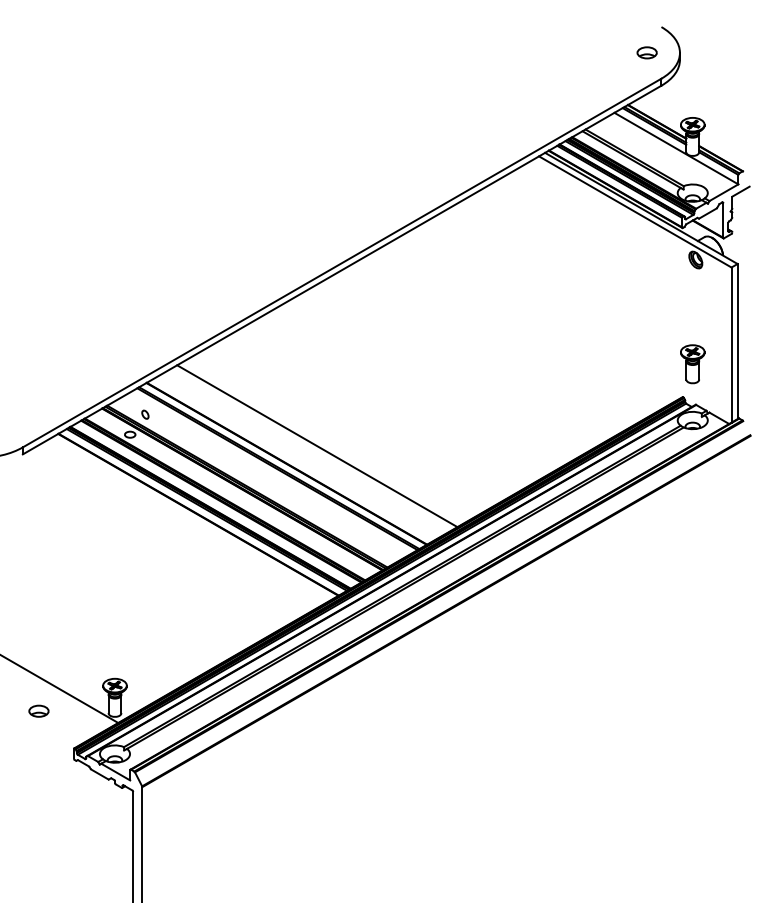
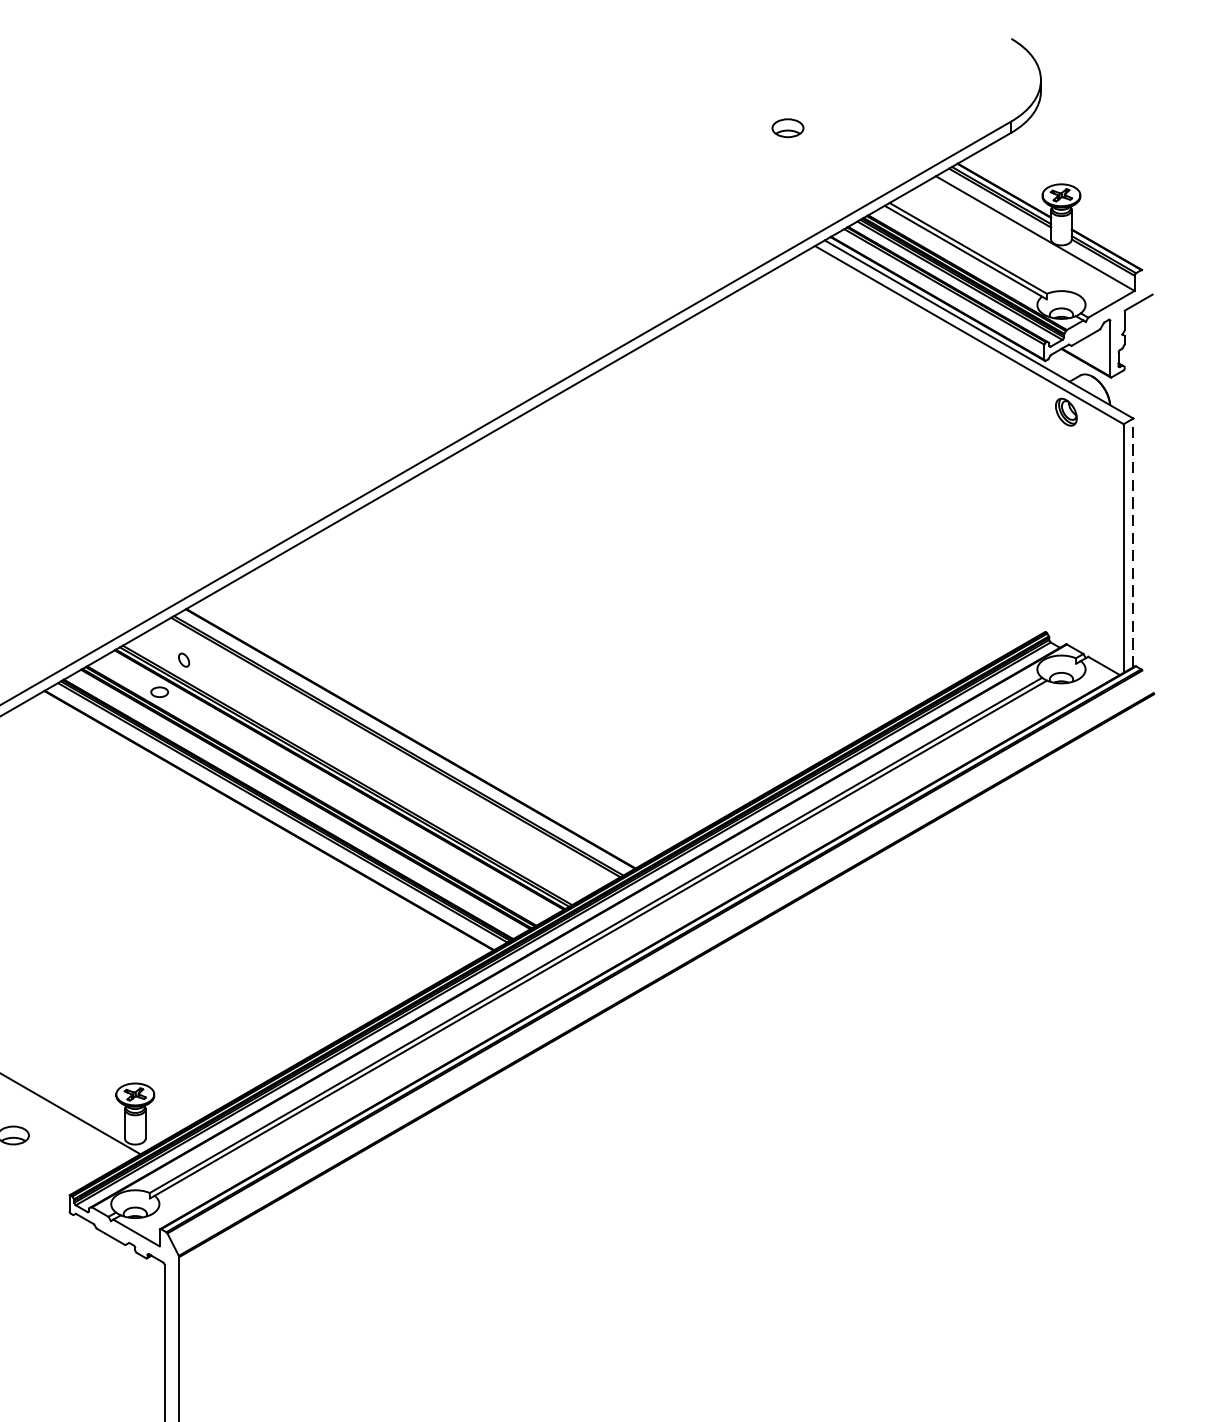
part: (646, 52) -> (786, 127), moved
line: (737, 341) -> (1133, 542), solid -> dashed
part: (692, 364) -> (1061, 579), removed
line: (317, 446) -> (459, 711), removed

